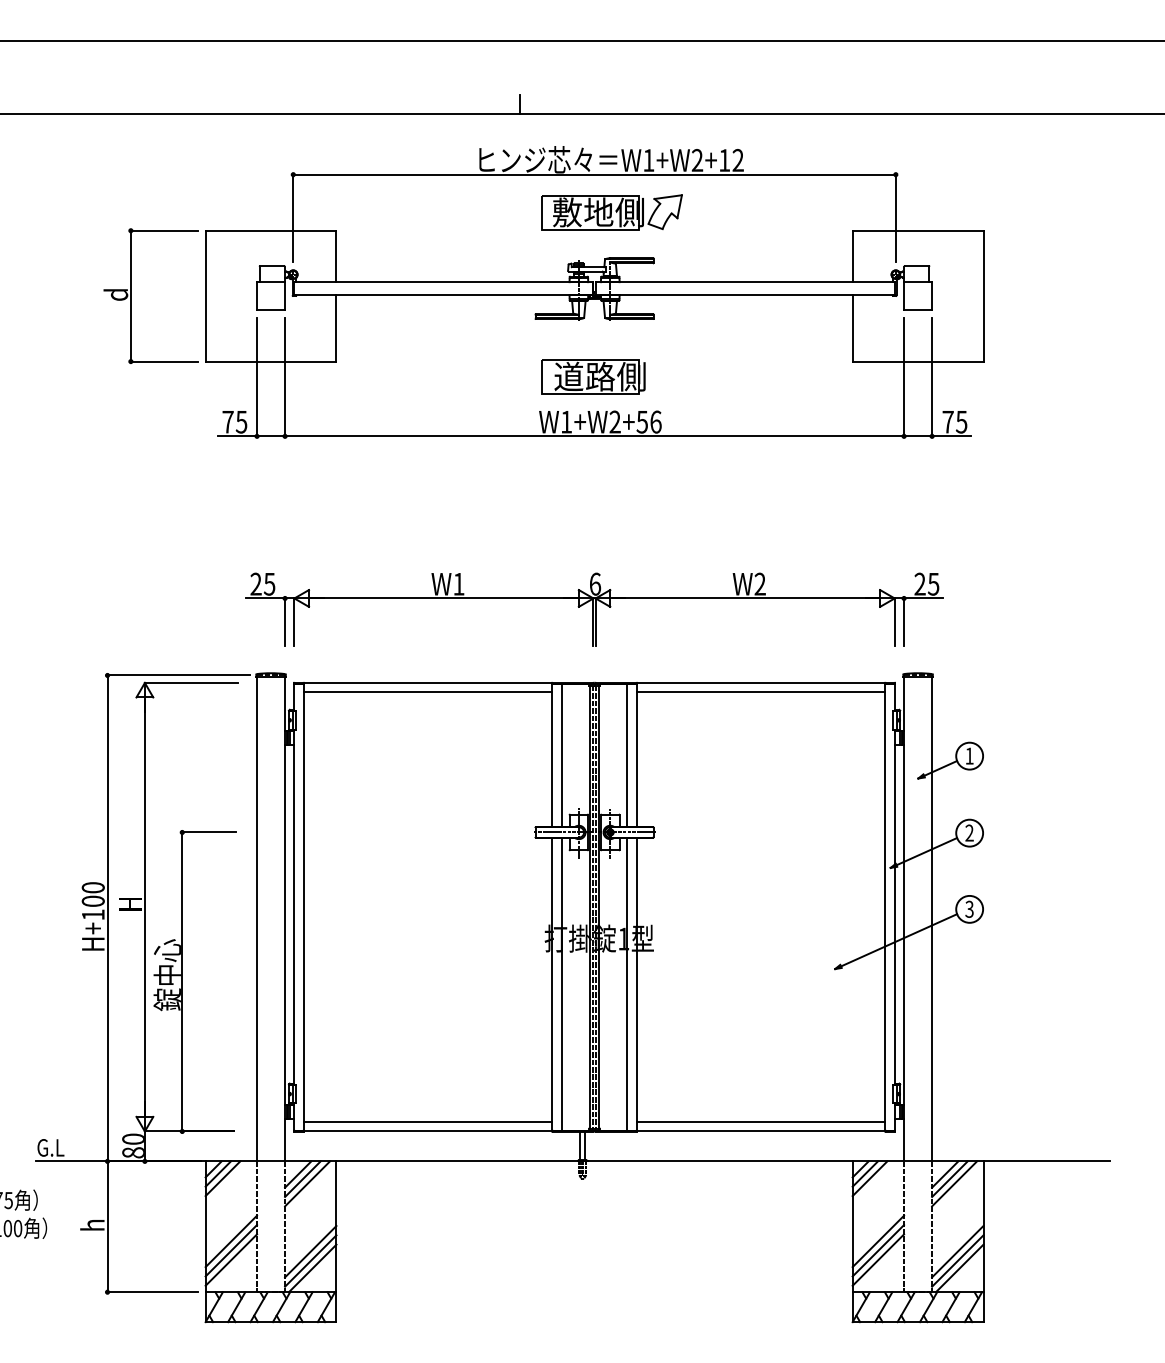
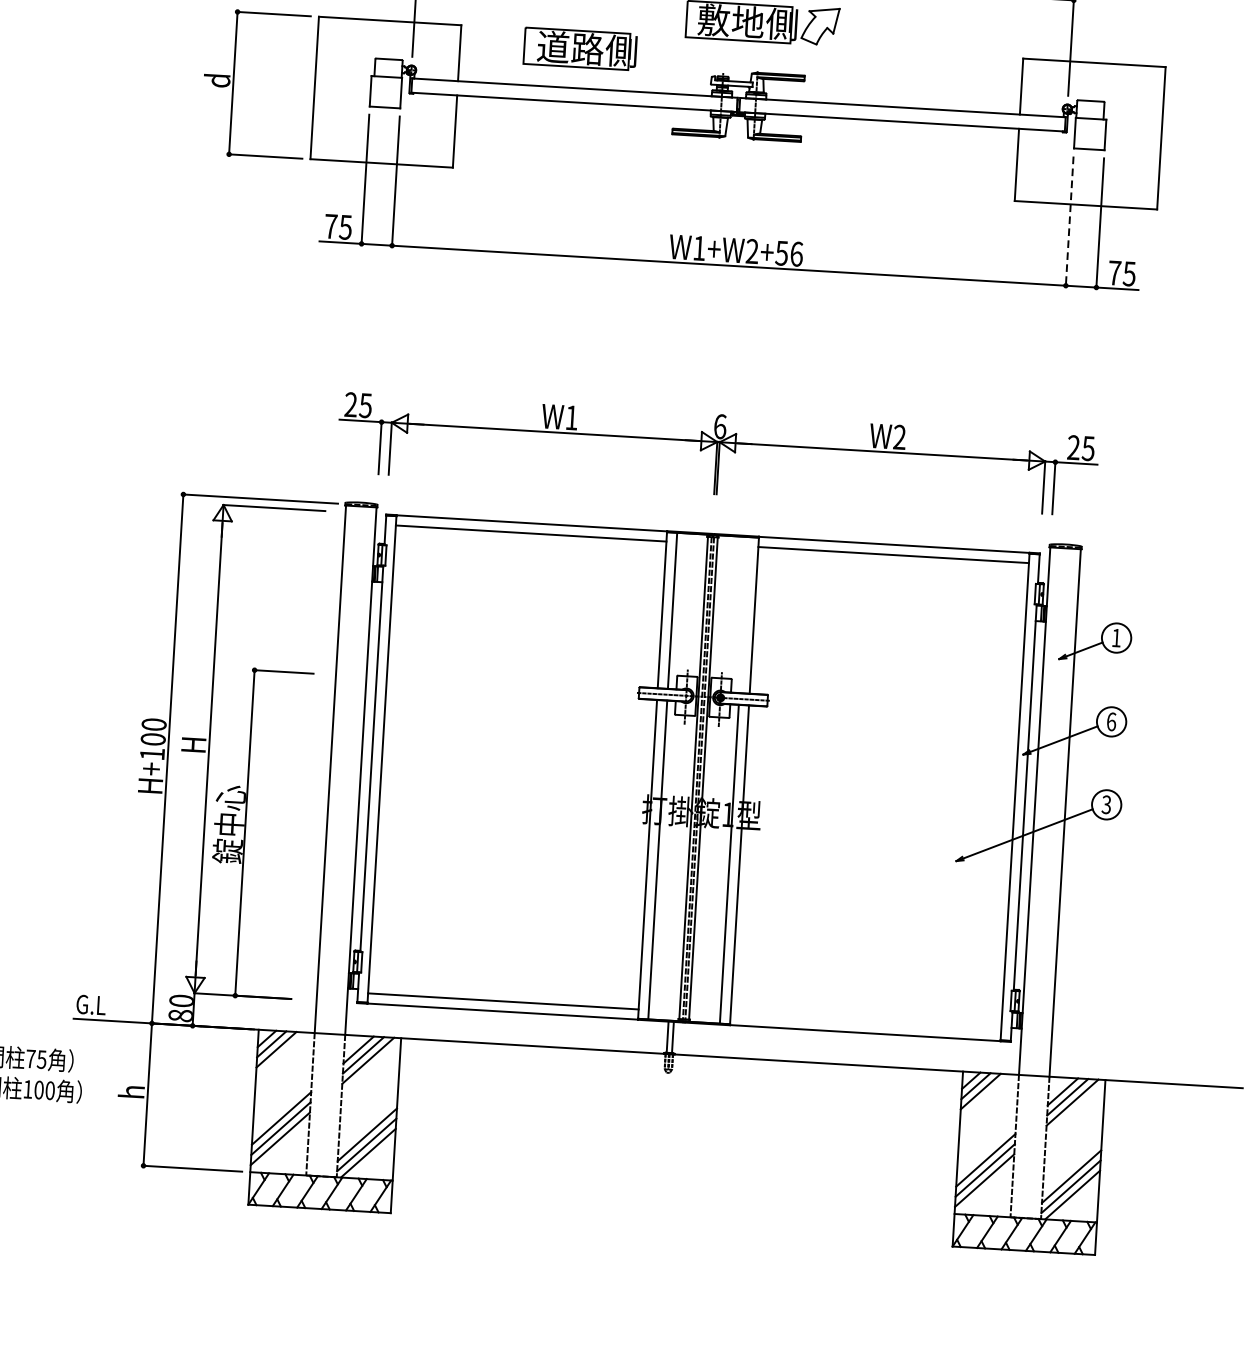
part: (593, 376) -> (580, 48), moved
line: (904, 377) -> (1070, 221), solid -> dashed
line: (627, 755) -> (744, 615), removed
text: (969, 832) -> (1111, 721), 2 -> 6
line: (760, 1122) -> (865, 1023), removed

